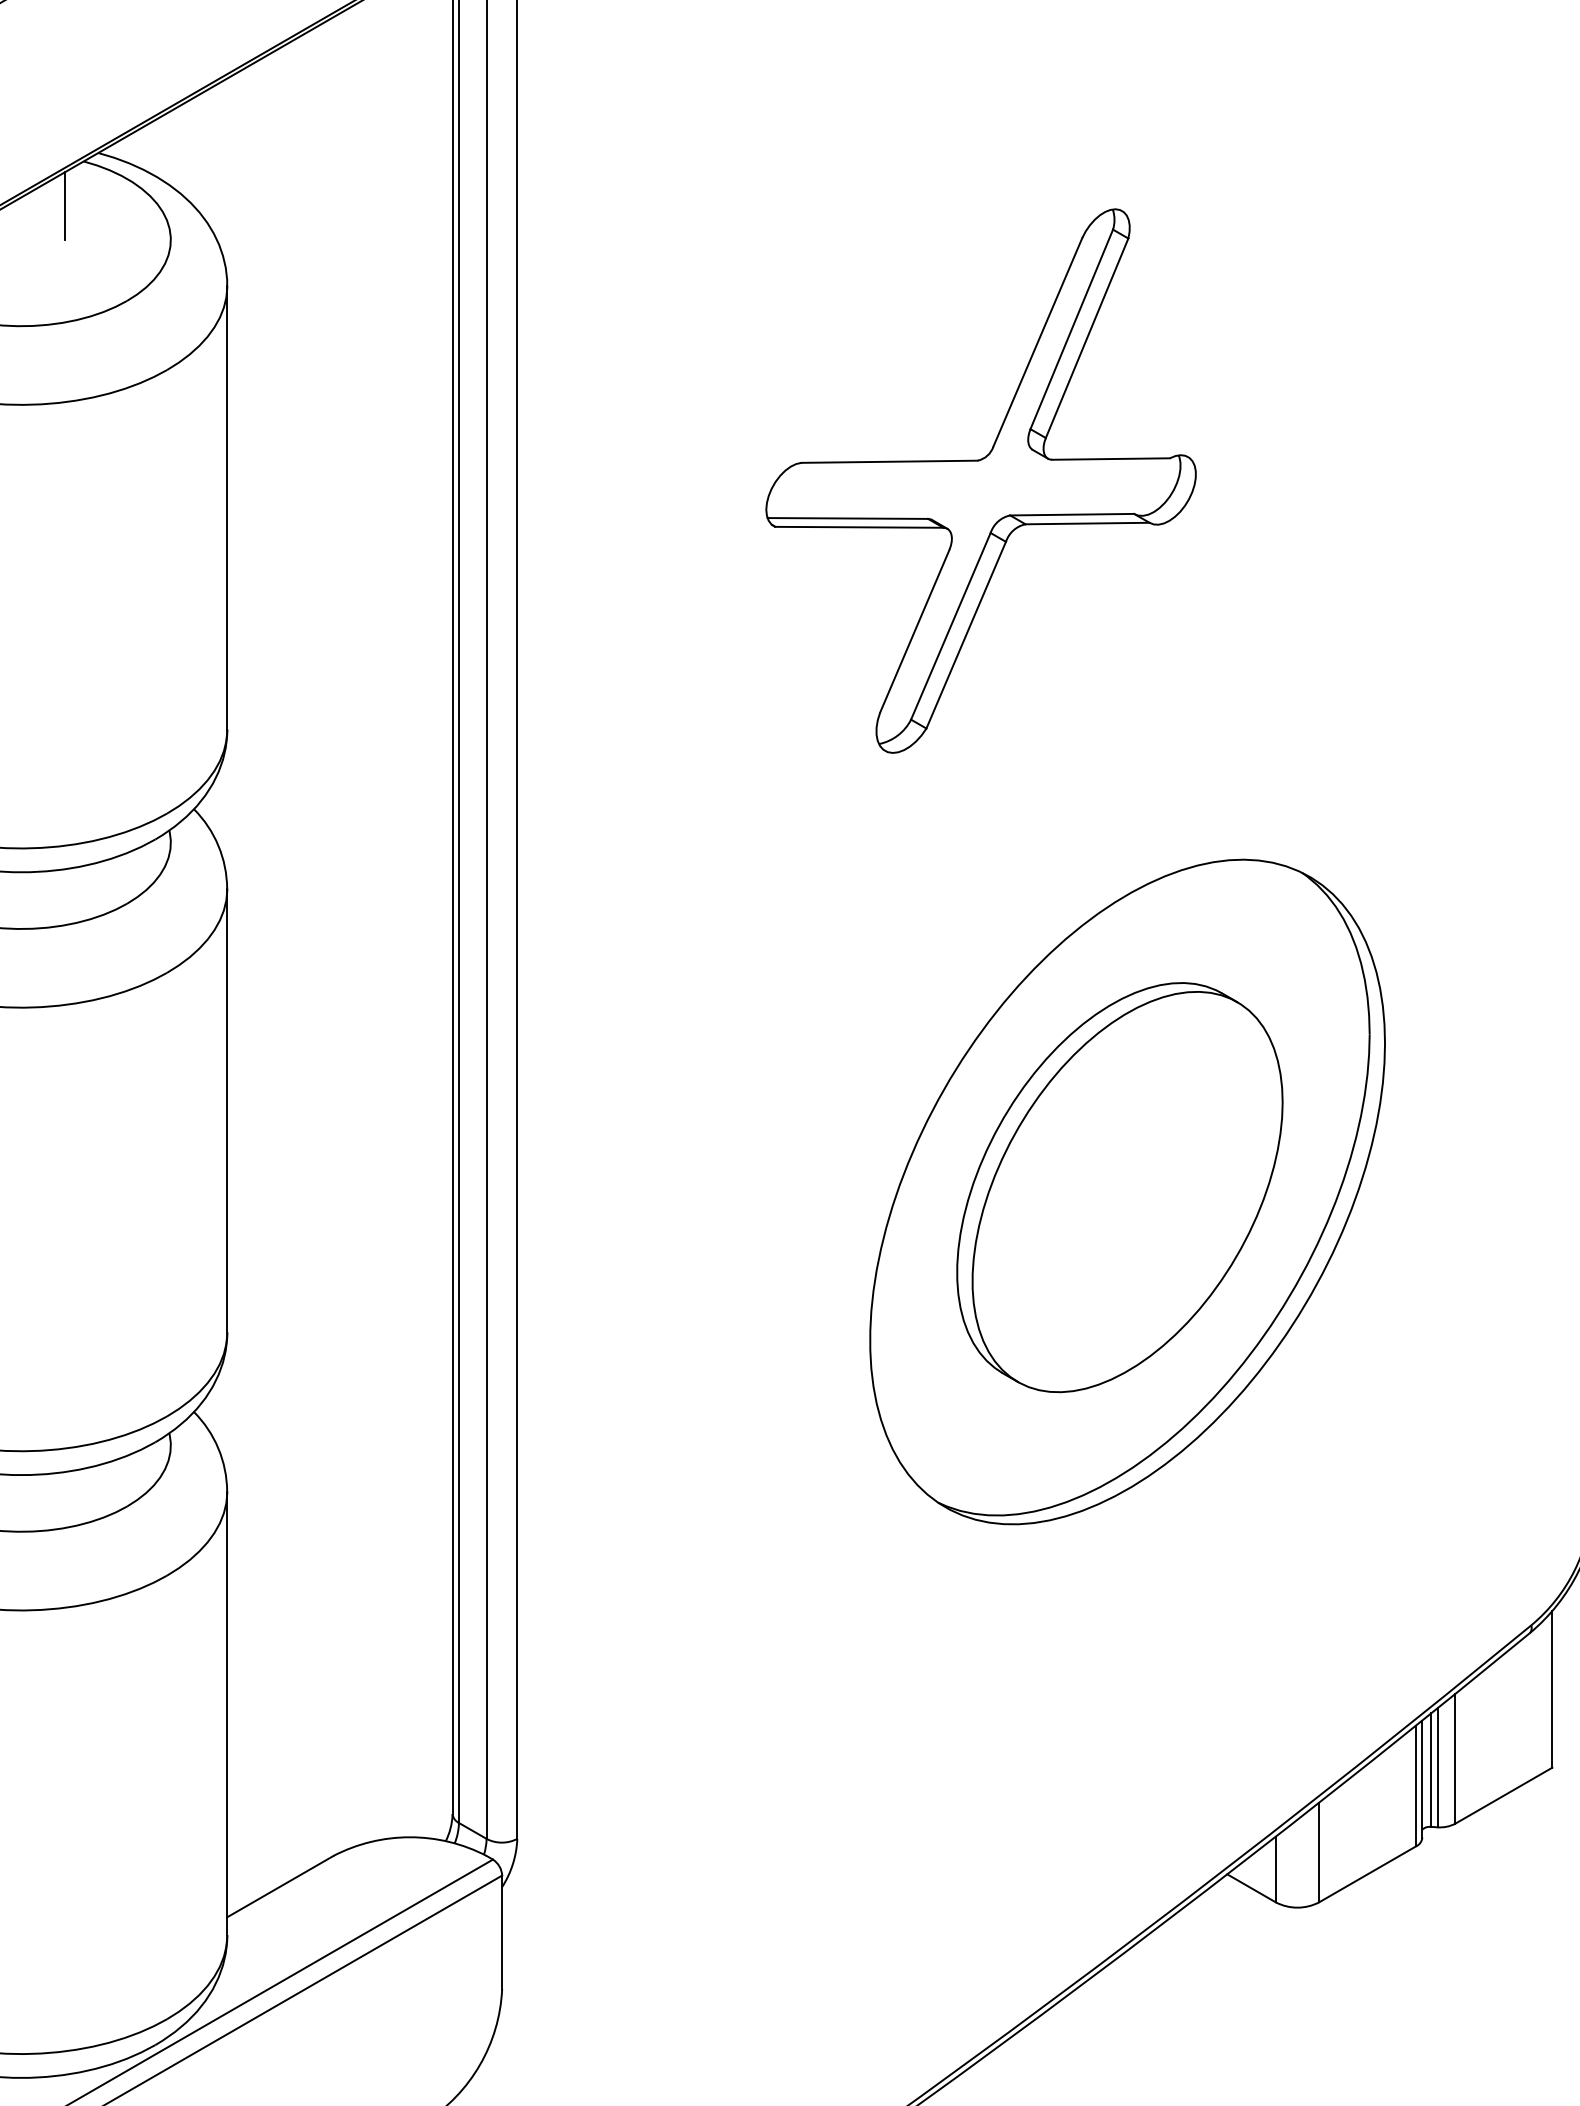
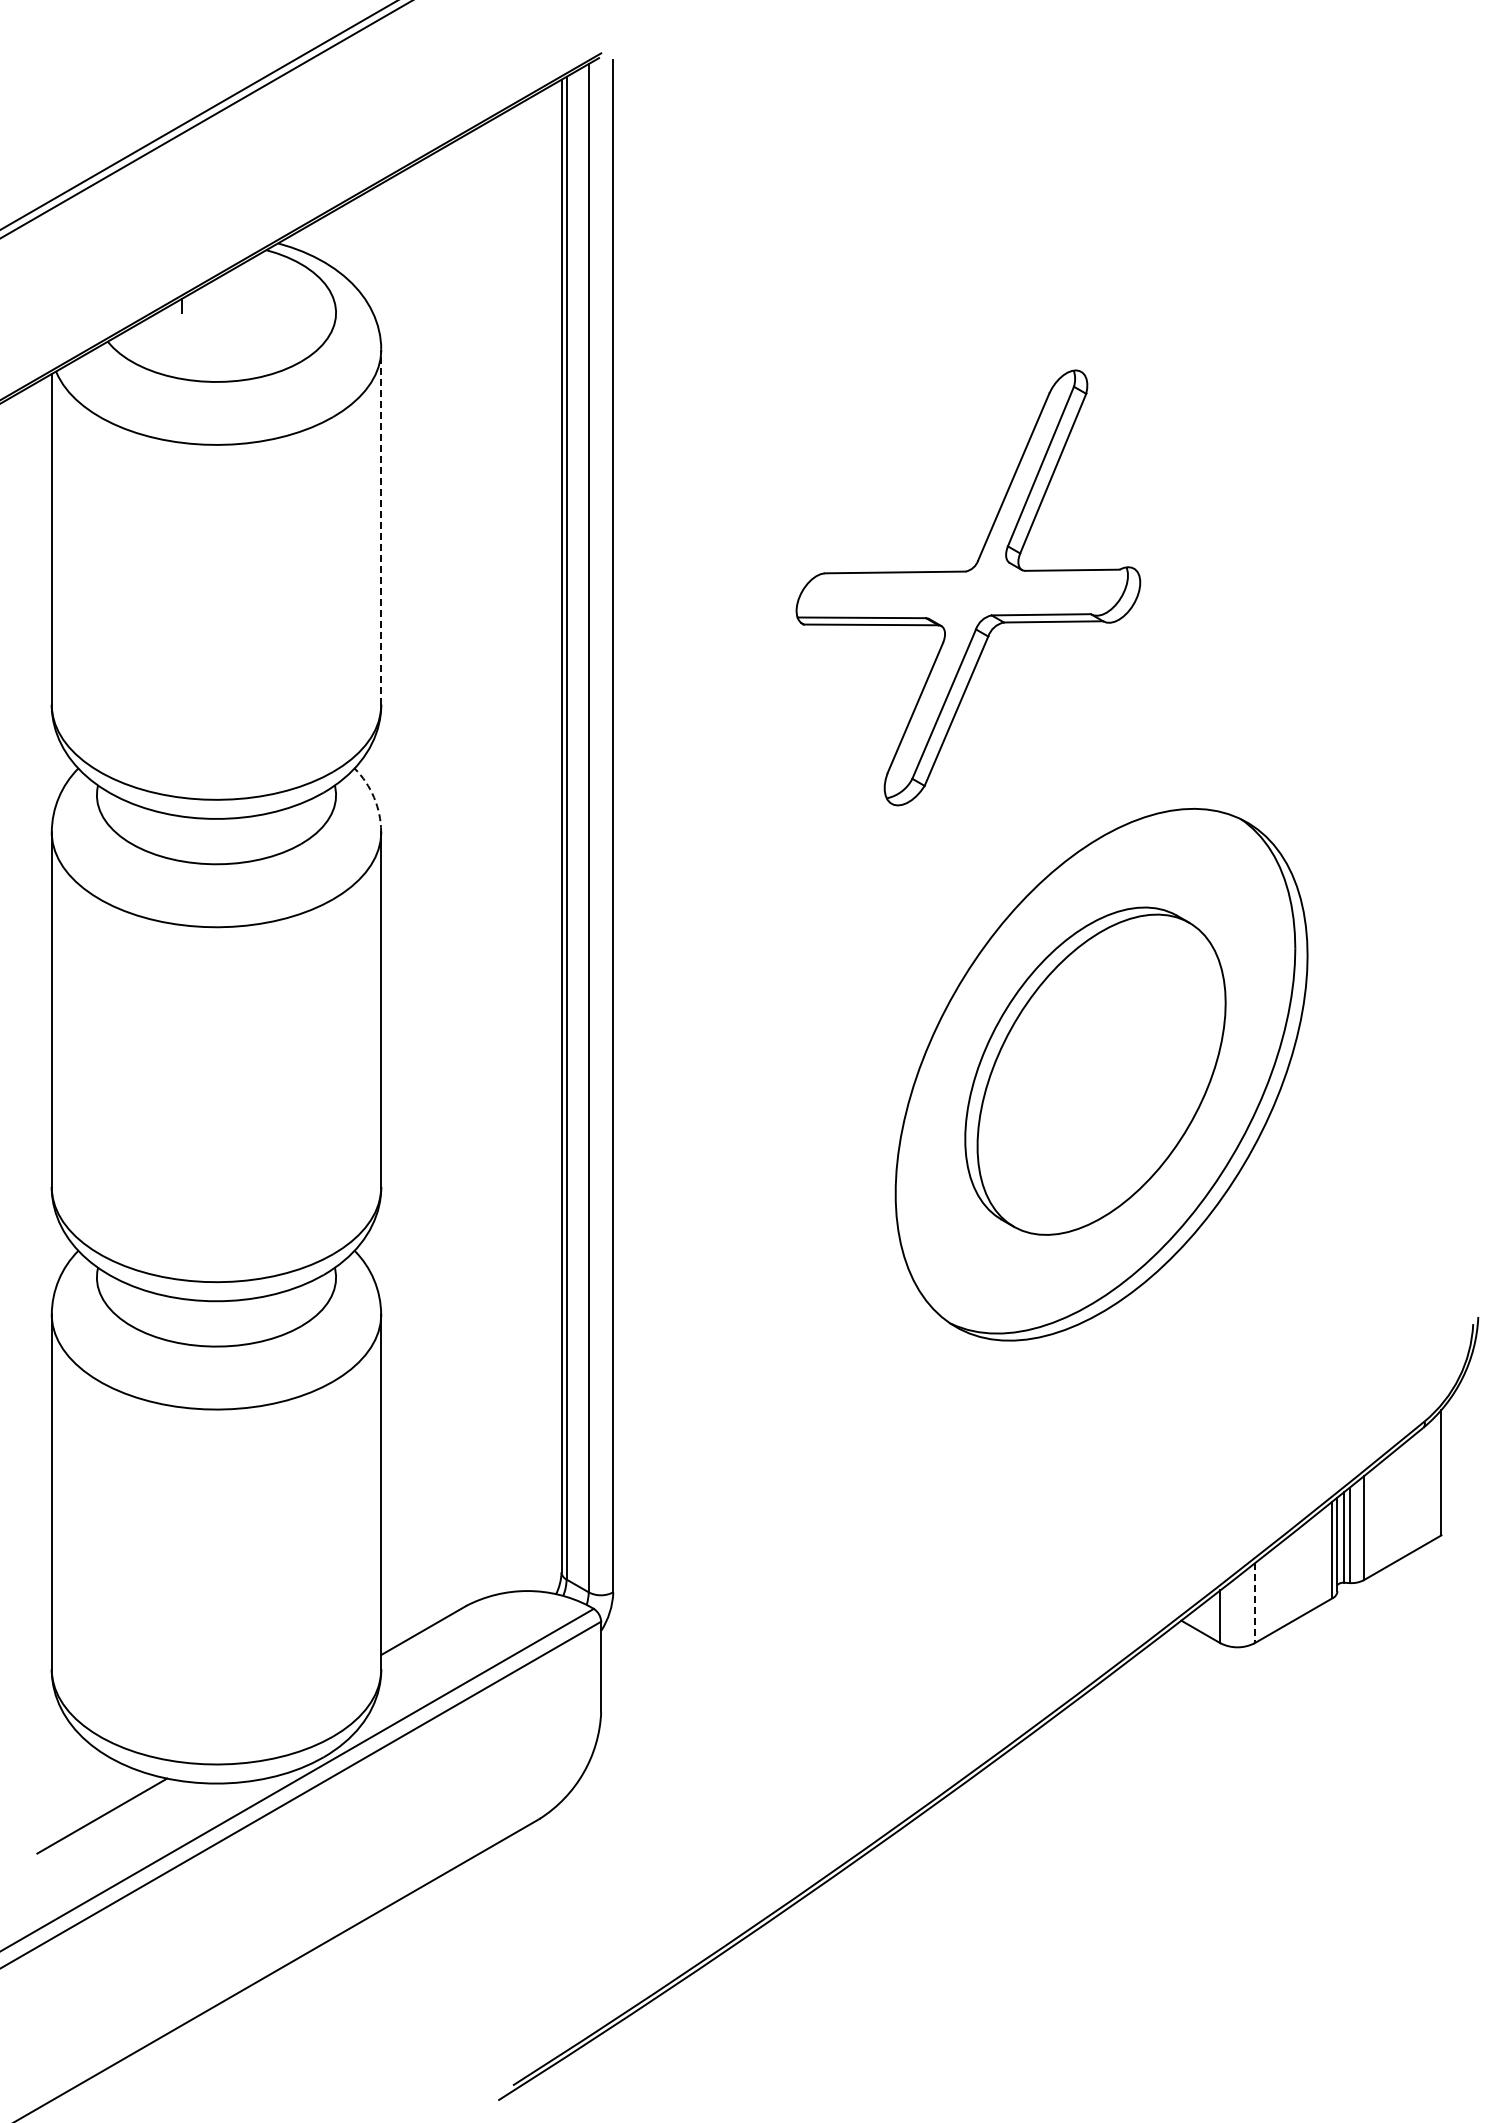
line: (65, 205) -> (251, 285), removed
part: (981, 480) -> (968, 587), moved
line: (227, 506) -> (381, 526), solid -> dashed
arc: (218, 845) -> (374, 797), solid -> dashed
line: (1318, 1852) -> (1254, 1603), solid -> dashed

